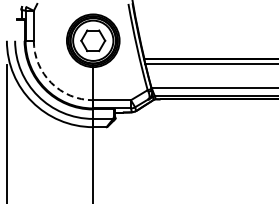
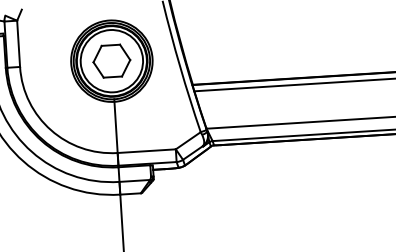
arc: (51, 82) -> (51, 129), dashed -> solid

